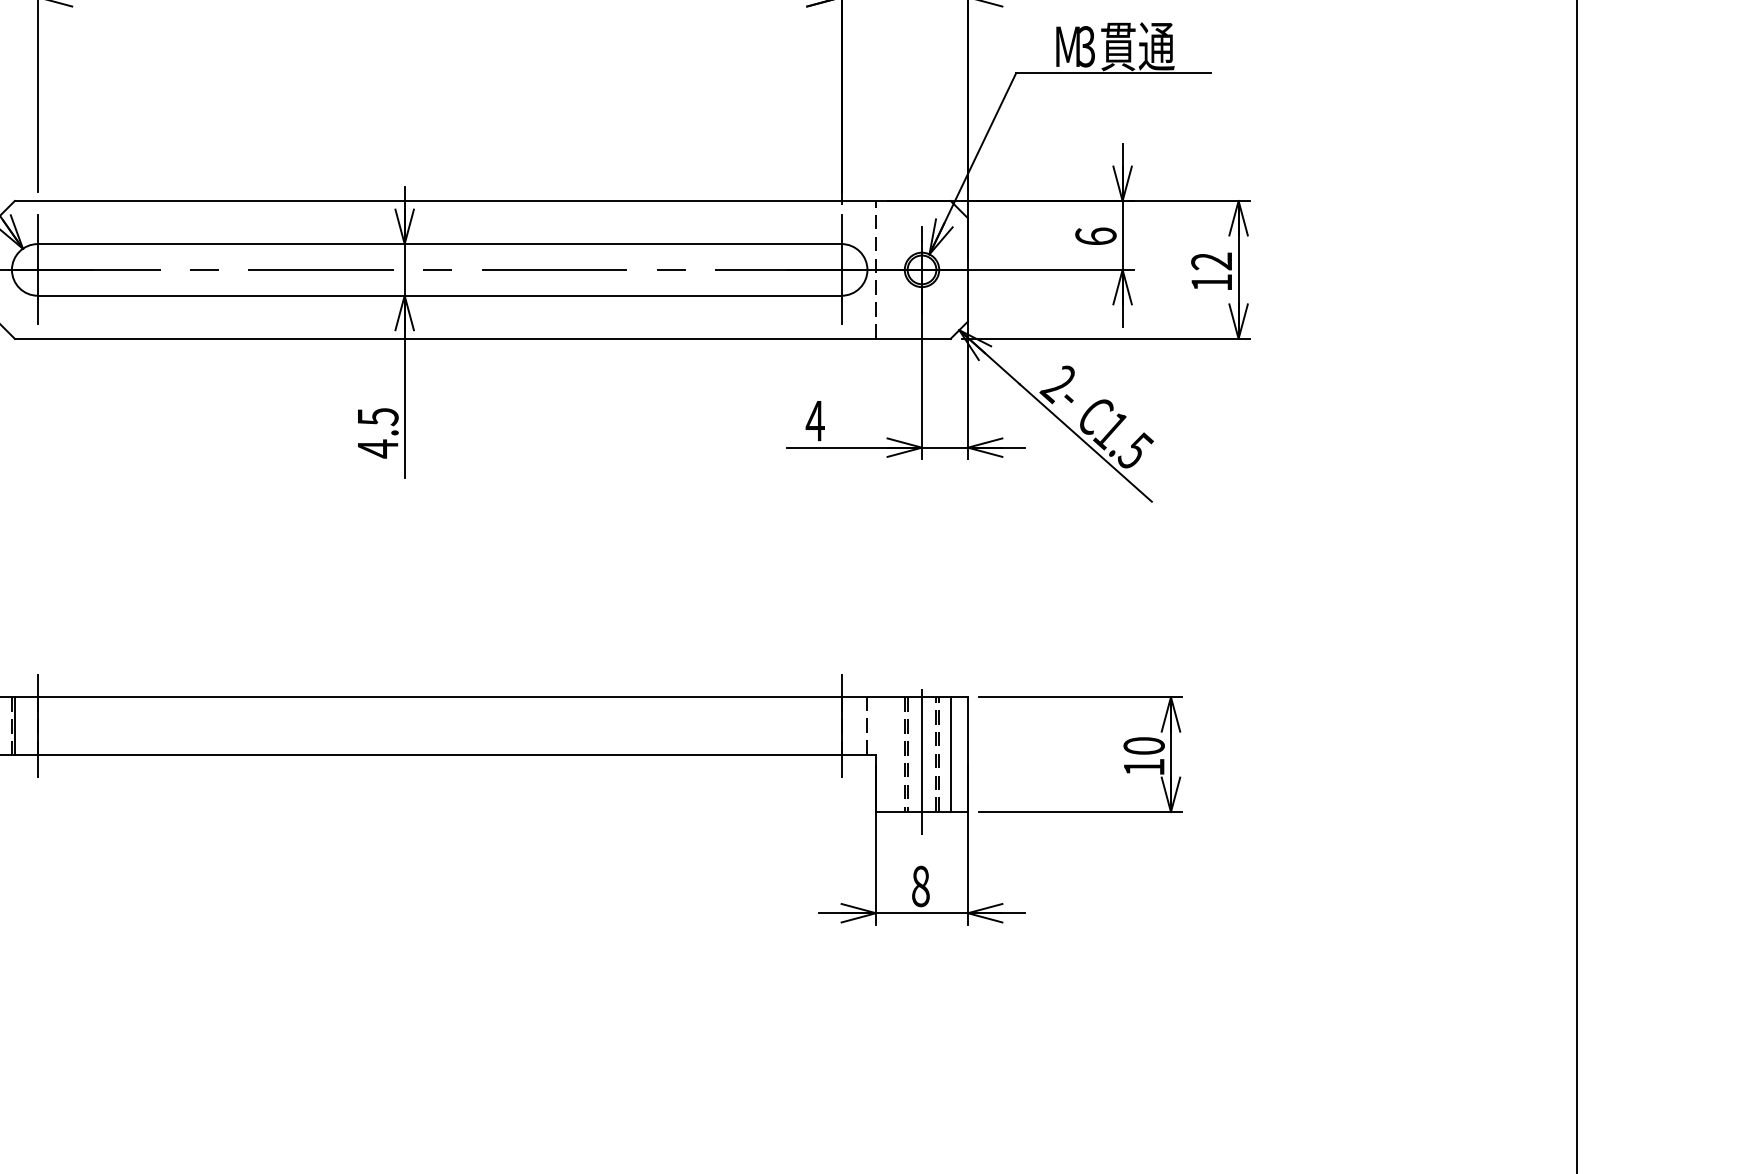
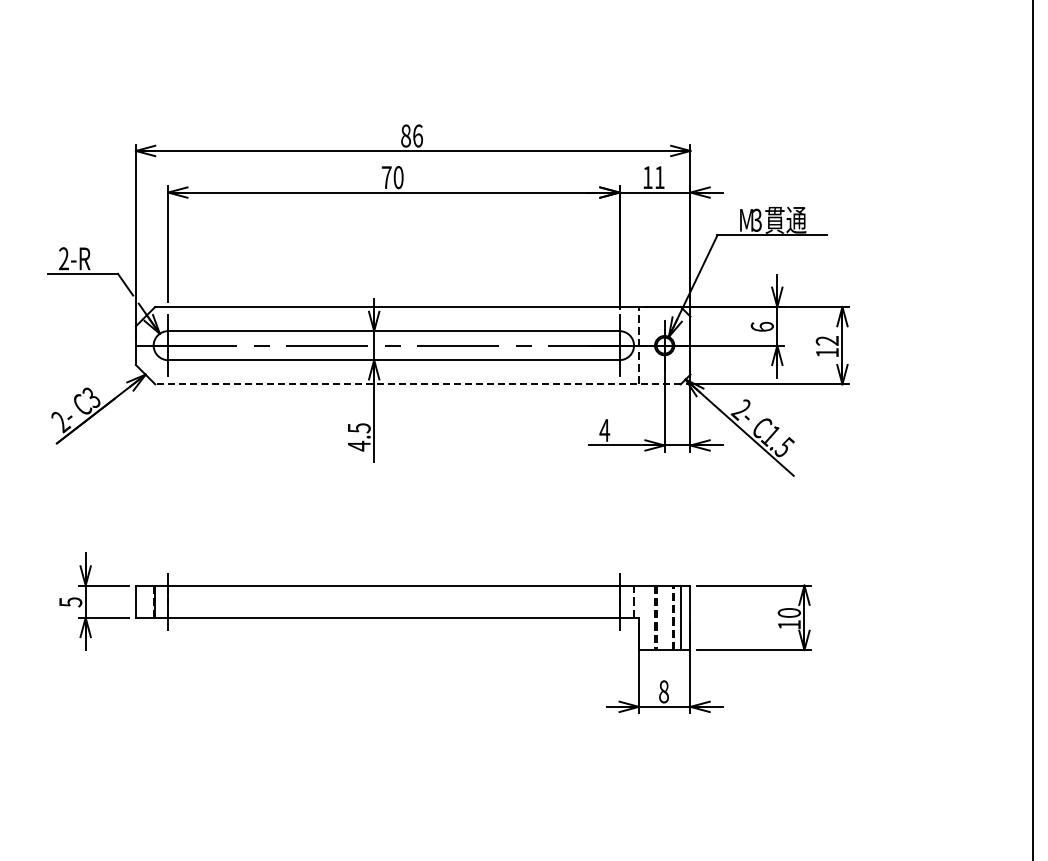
line: (483, 339) -> (418, 384), solid -> dashed
line: (921, 754) -> (664, 617), removed

